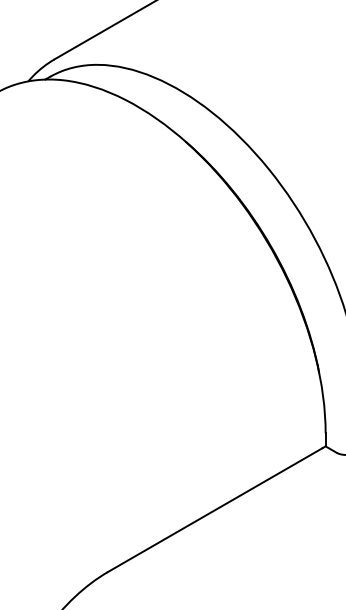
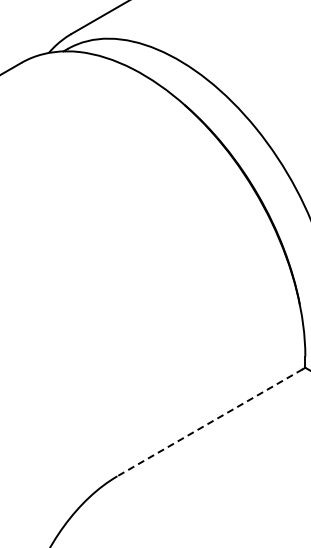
line: (215, 509) -> (210, 422), solid -> dashed

